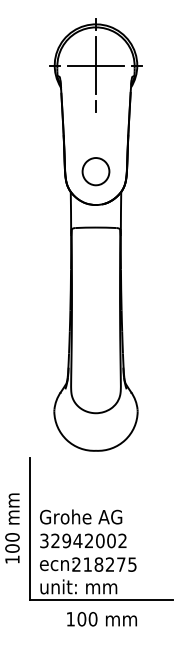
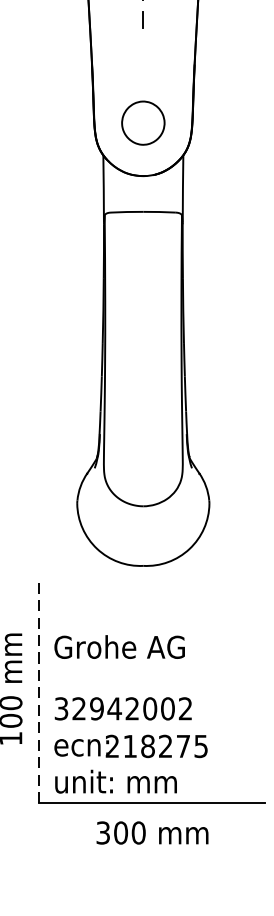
text: (81, 516) -> (120, 646), moved
line: (30, 528) -> (39, 689), solid -> dashed
text: (70, 618) -> (102, 831), 100 -> 300

